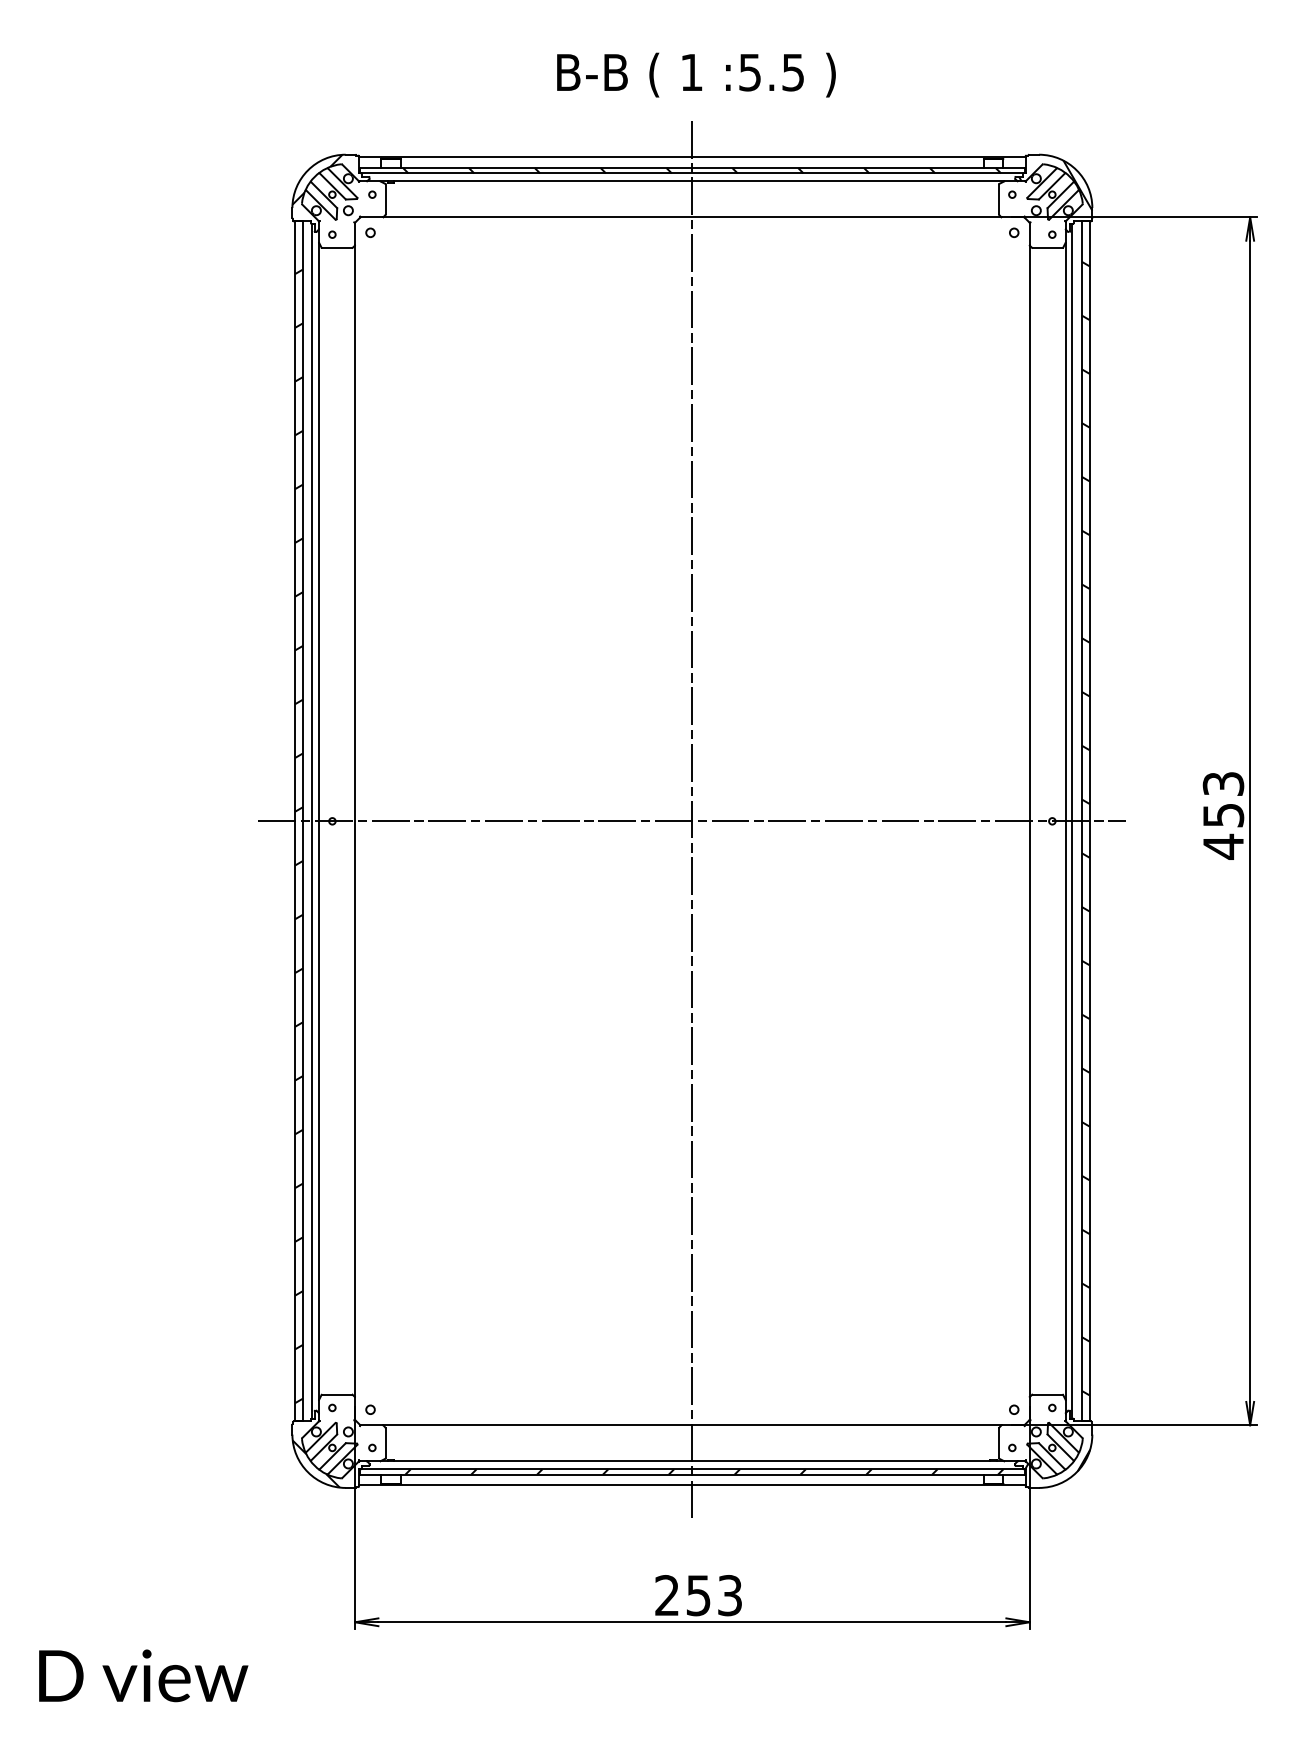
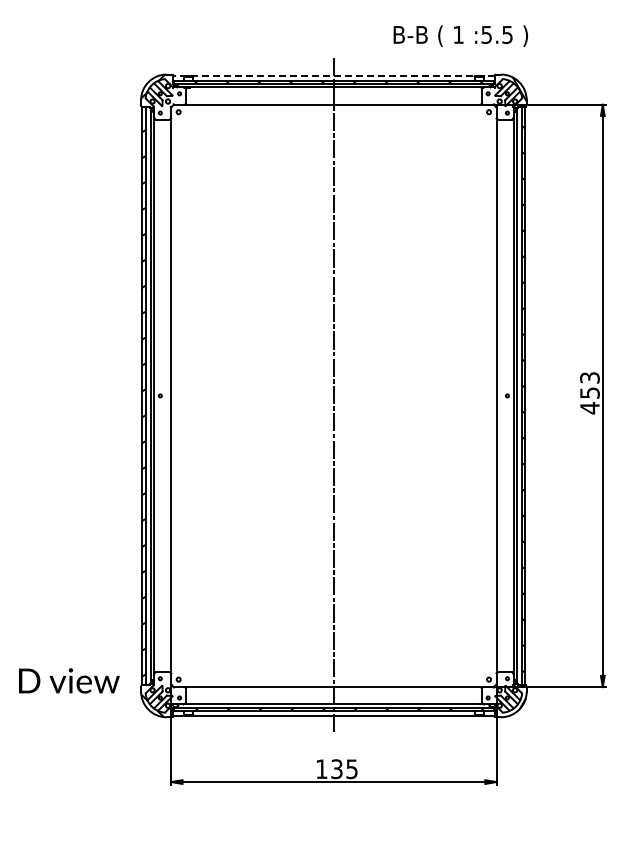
text: (695, 73) -> (460, 35), moved
line: (691, 156) -> (333, 75), solid -> dashed
line: (691, 820) -> (333, 395), removed
text: (697, 1594) -> (336, 768), 253 -> 135
text: (143, 1675) -> (69, 680), moved

